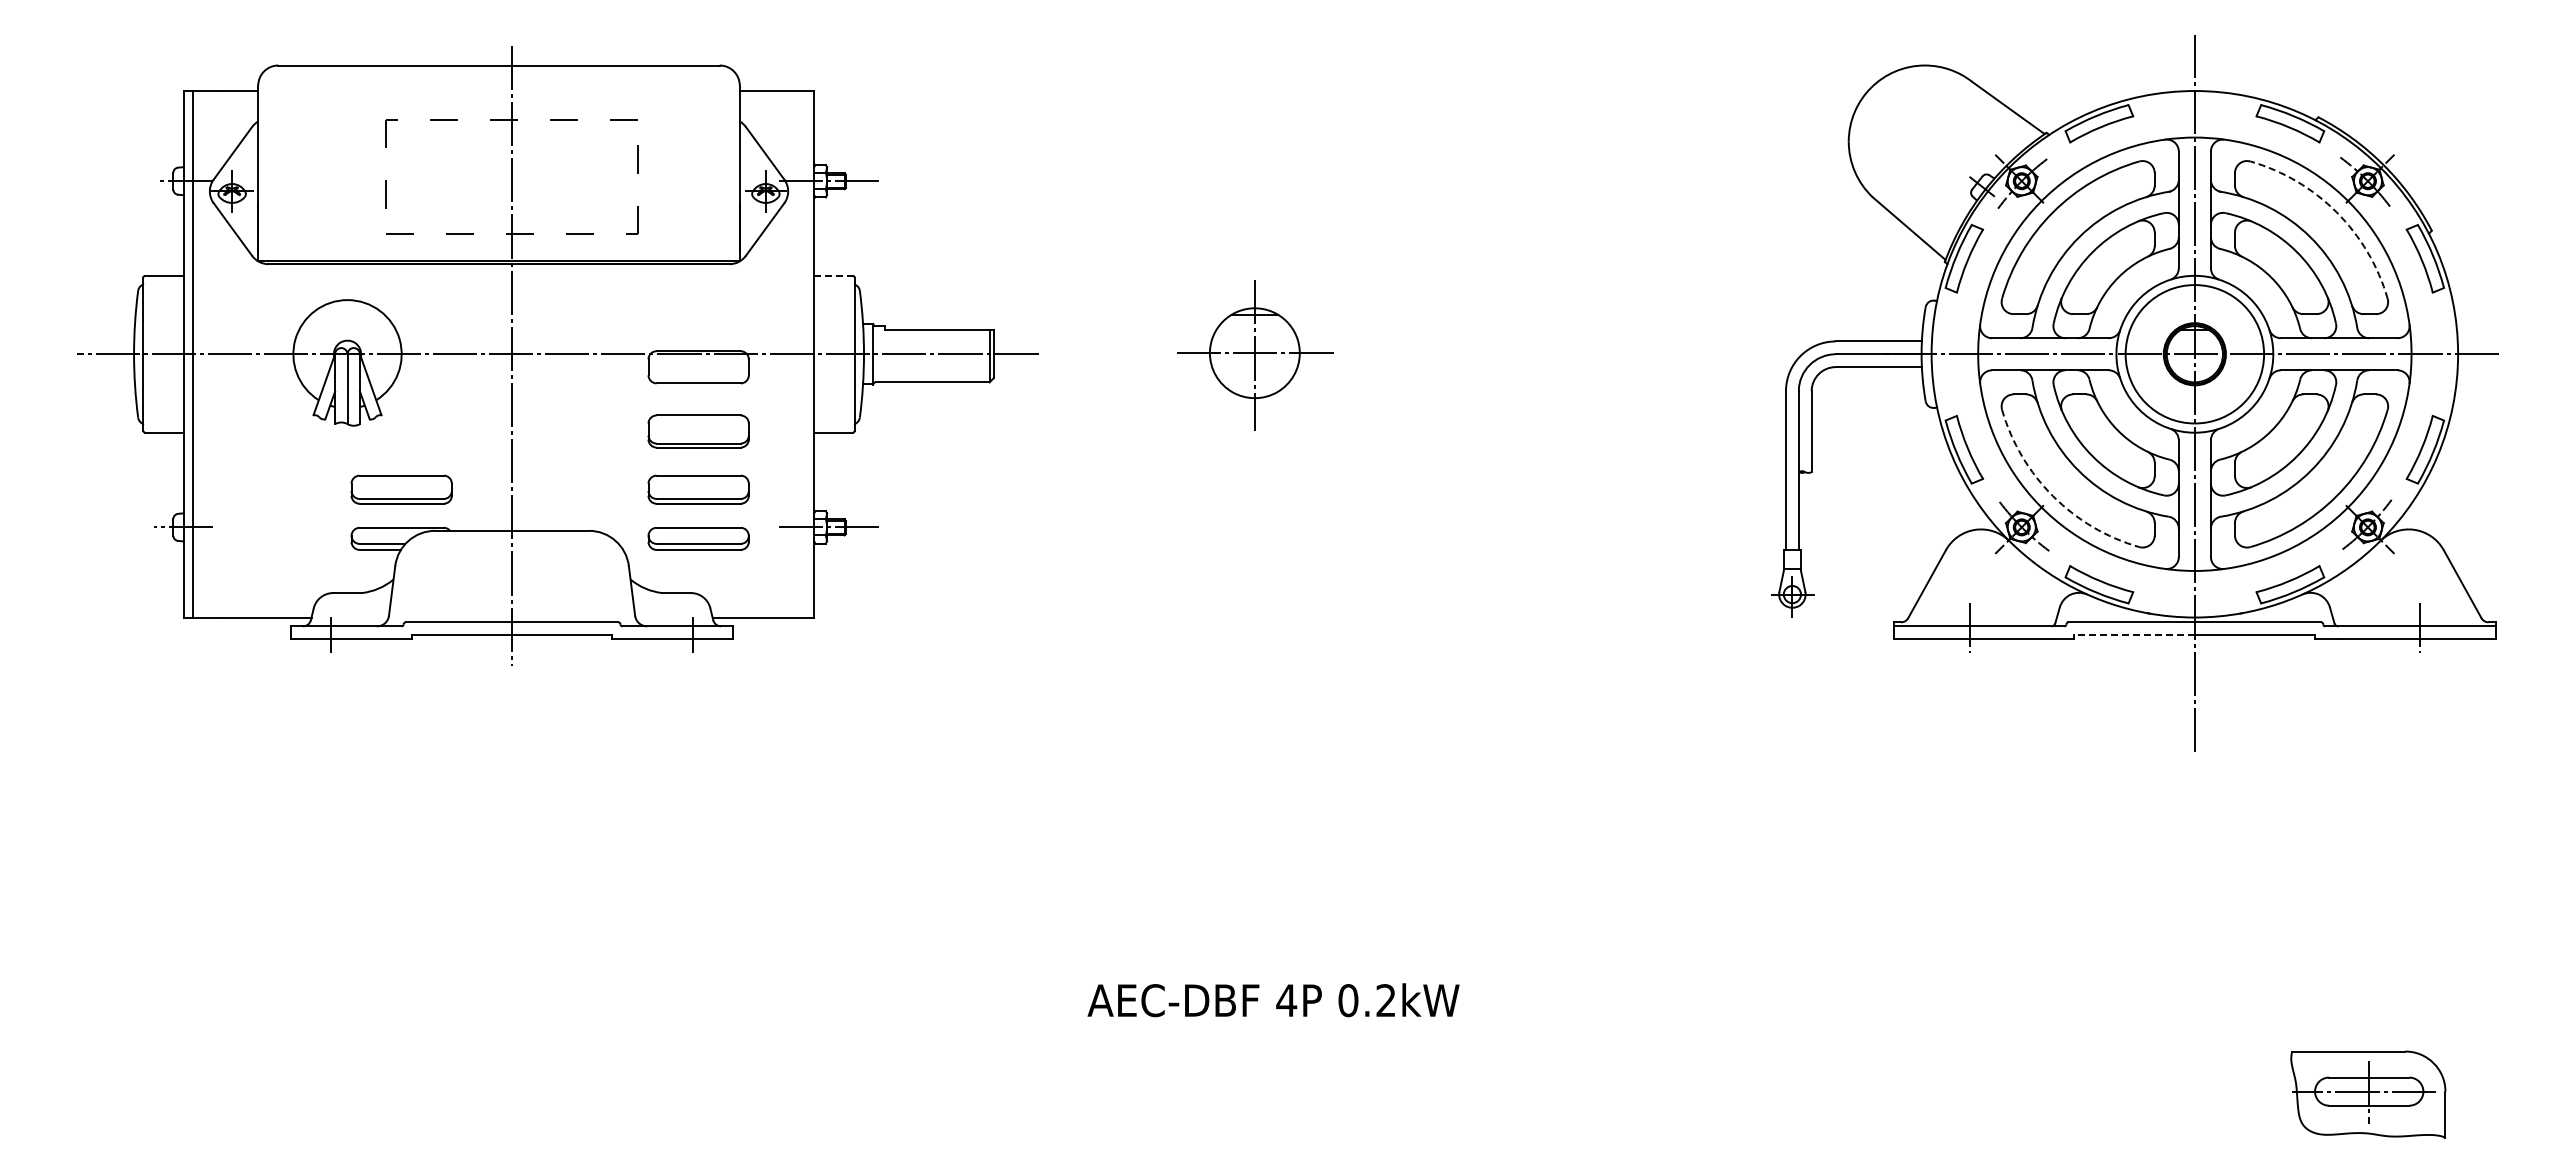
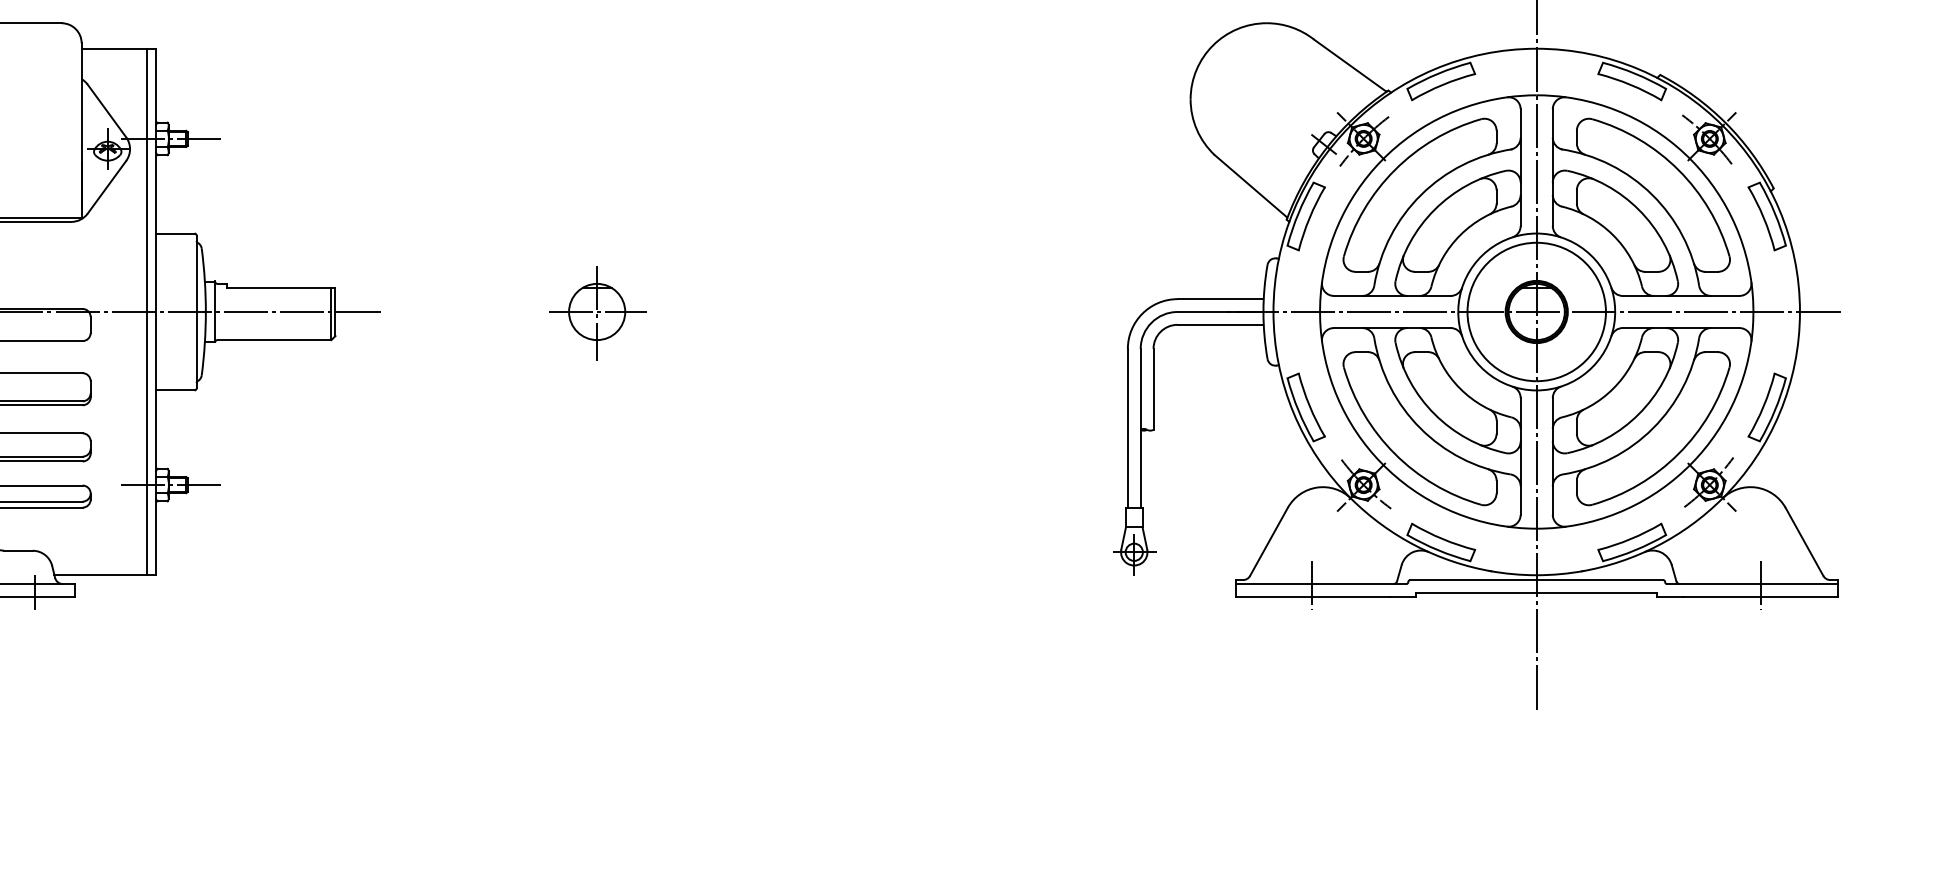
arc: (2336, 212) -> (1678, 170), dashed -> solid
line: (833, 275) -> (175, 233), dashed -> solid
line: (805, 354) -> (147, 312), added
part: (1255, 355) -> (597, 313), size x0.62
arc: (2052, 496) -> (1394, 454), dashed -> solid
line: (2134, 635) -> (1476, 593), dashed -> solid

